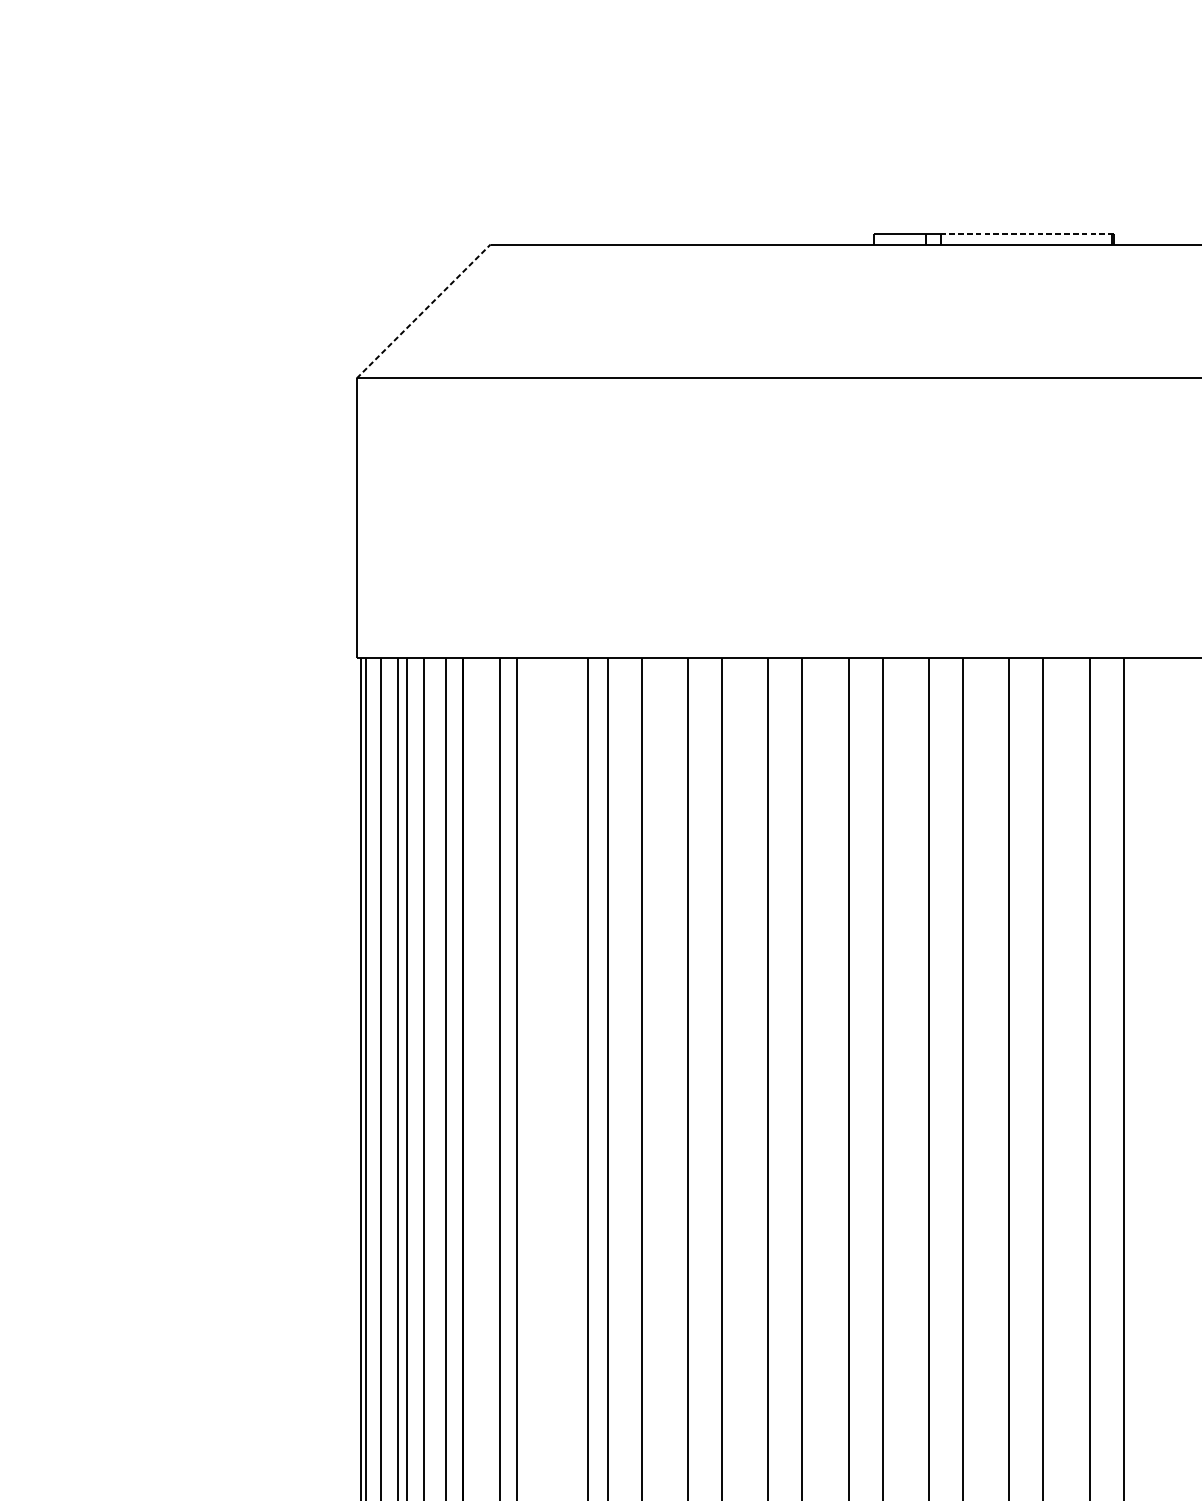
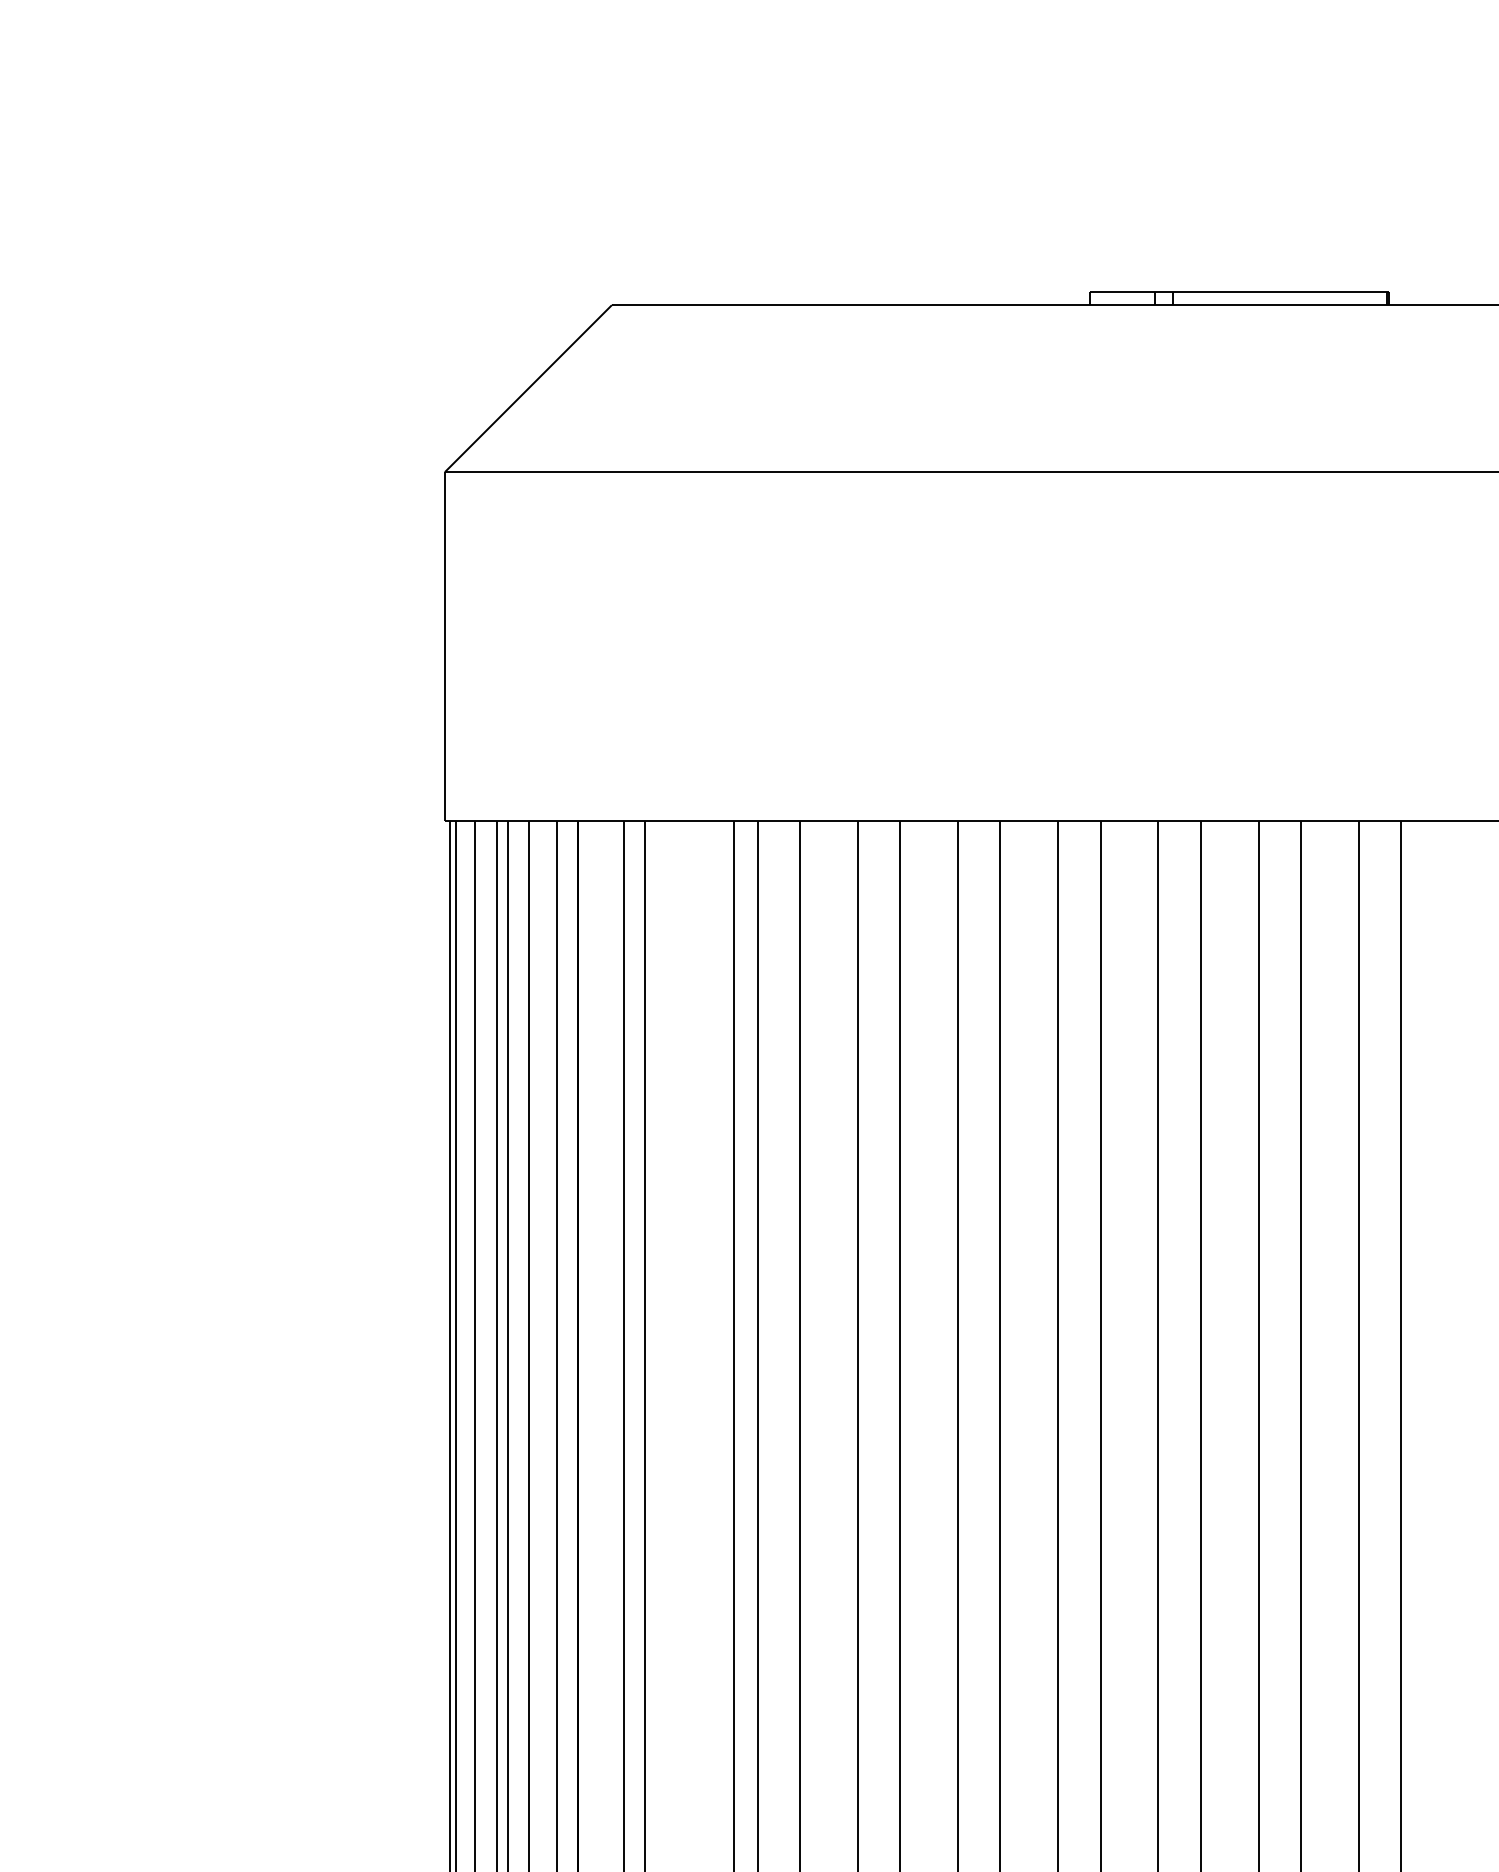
line: (1026, 234) -> (1279, 292), dashed -> solid
line: (423, 311) -> (528, 388), dashed -> solid

